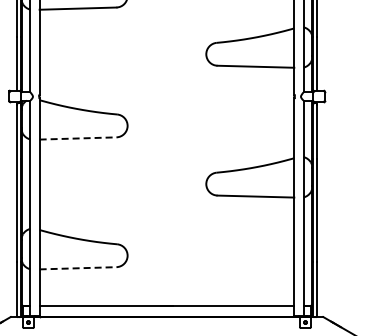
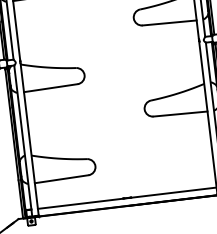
line: (78, 138) -> (51, 88), dashed -> solid
line: (78, 268) -> (62, 179), dashed -> solid

